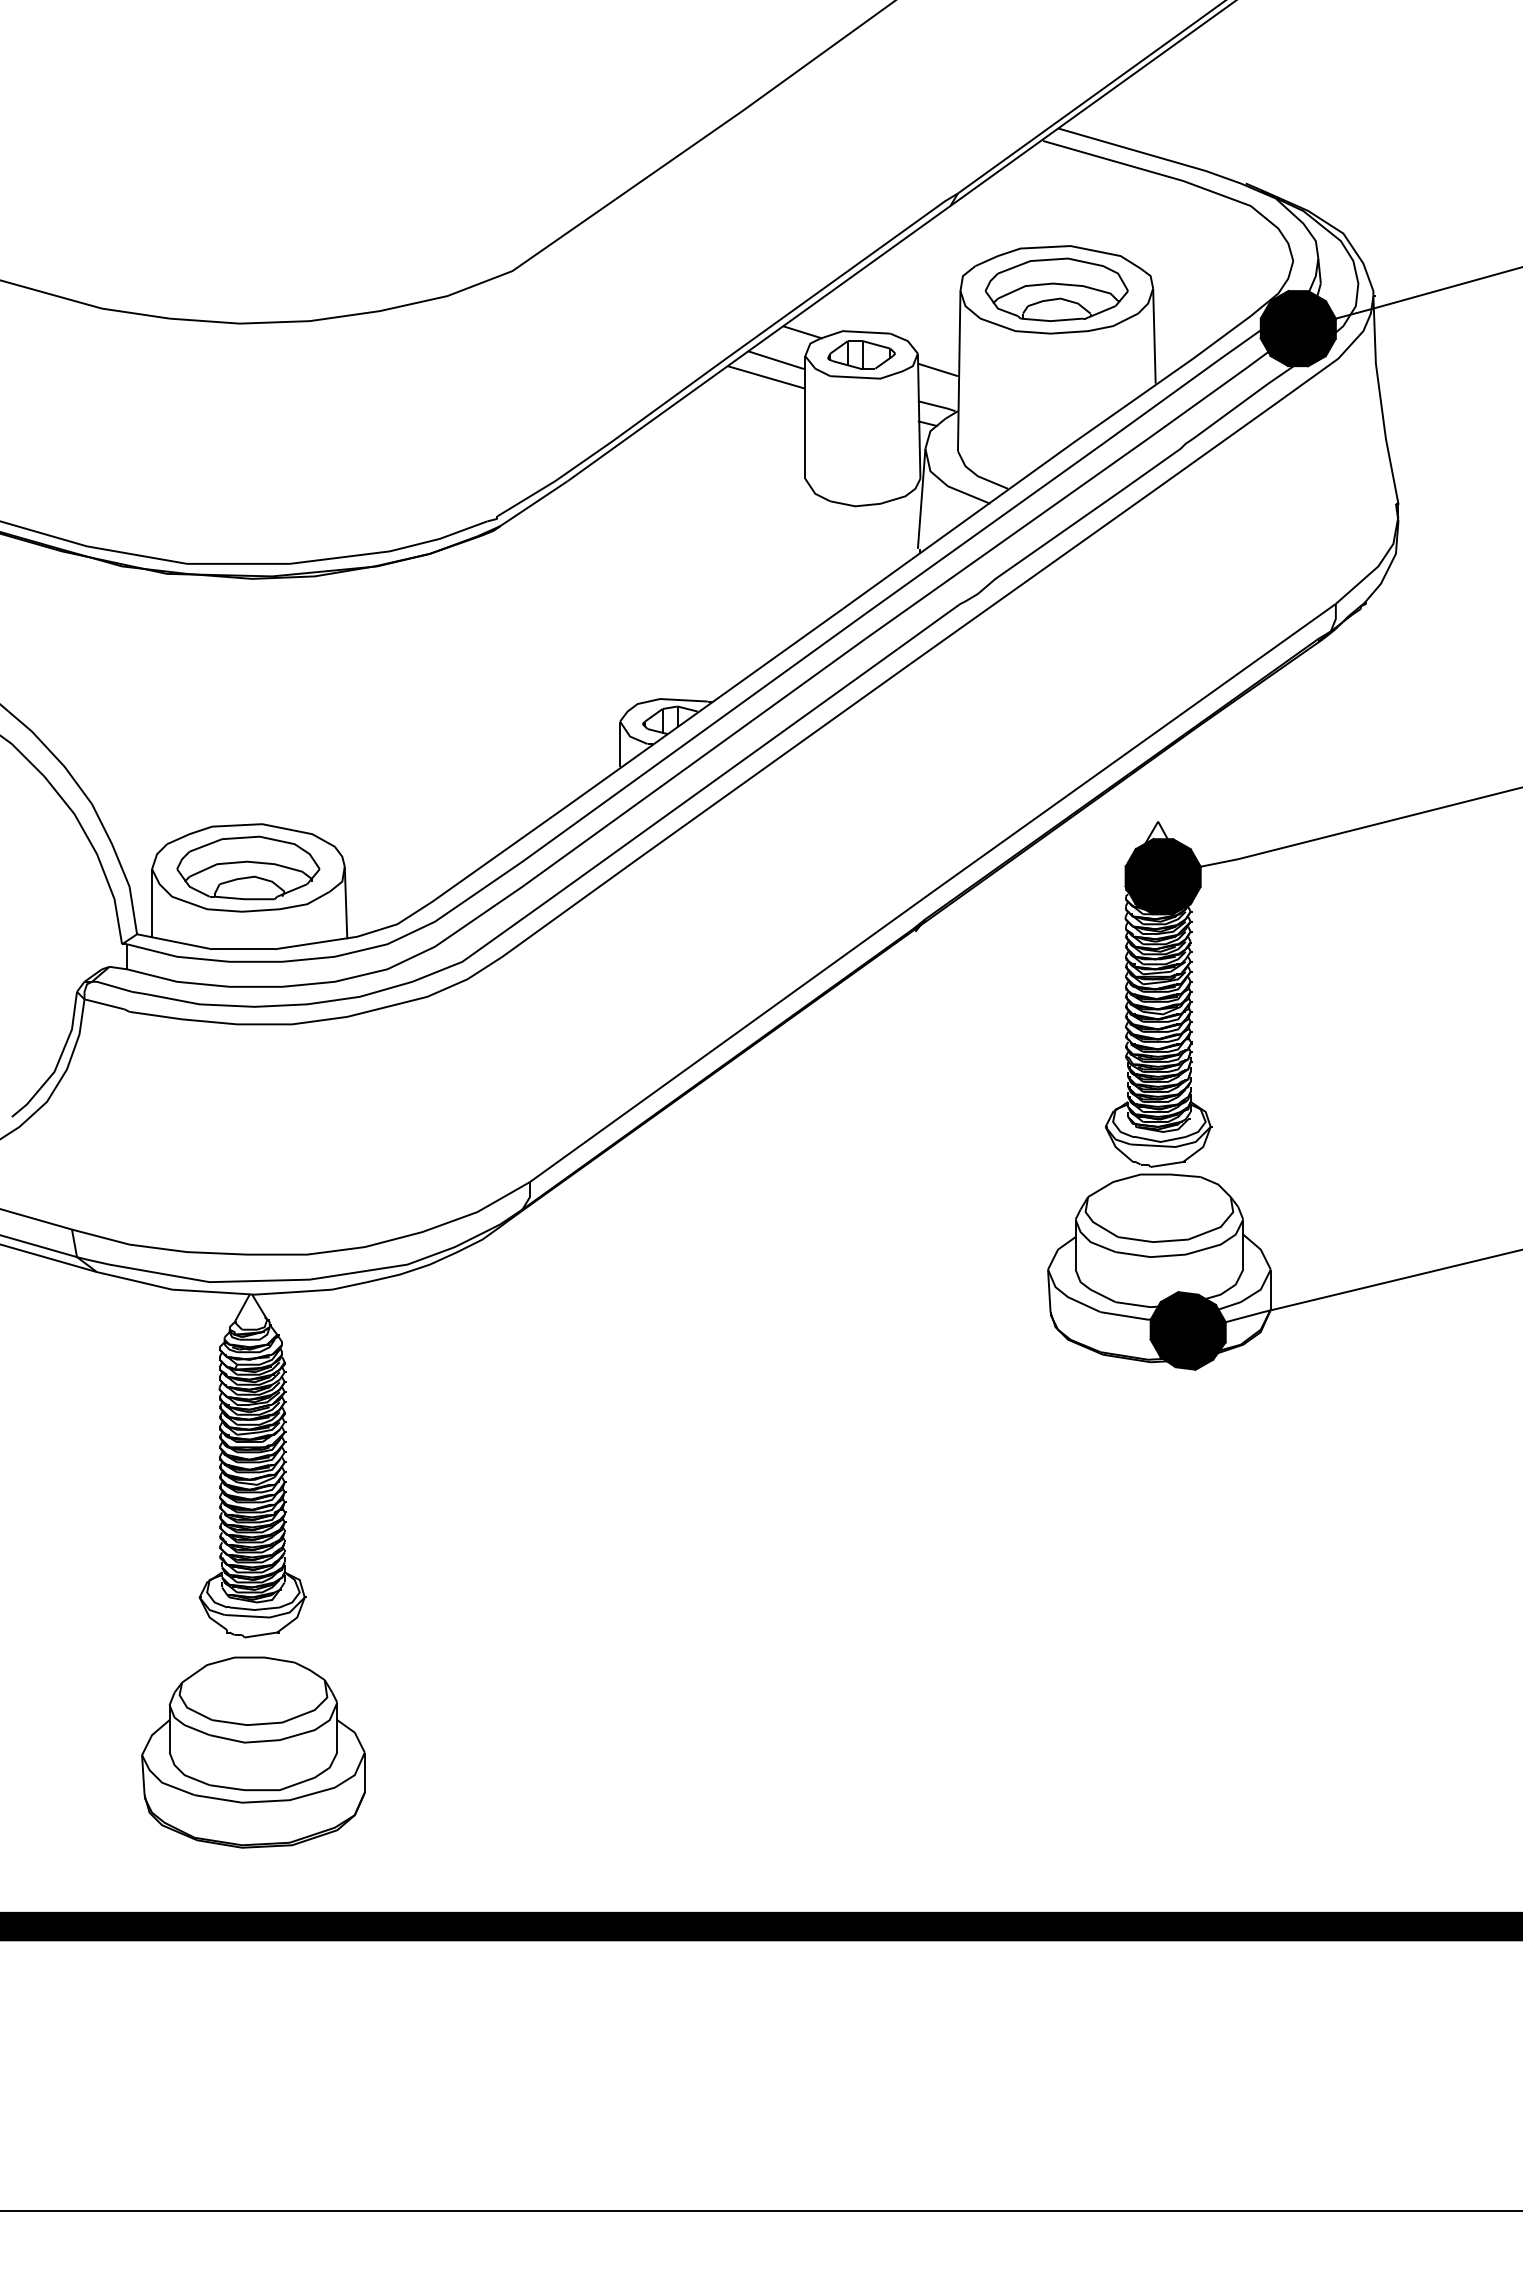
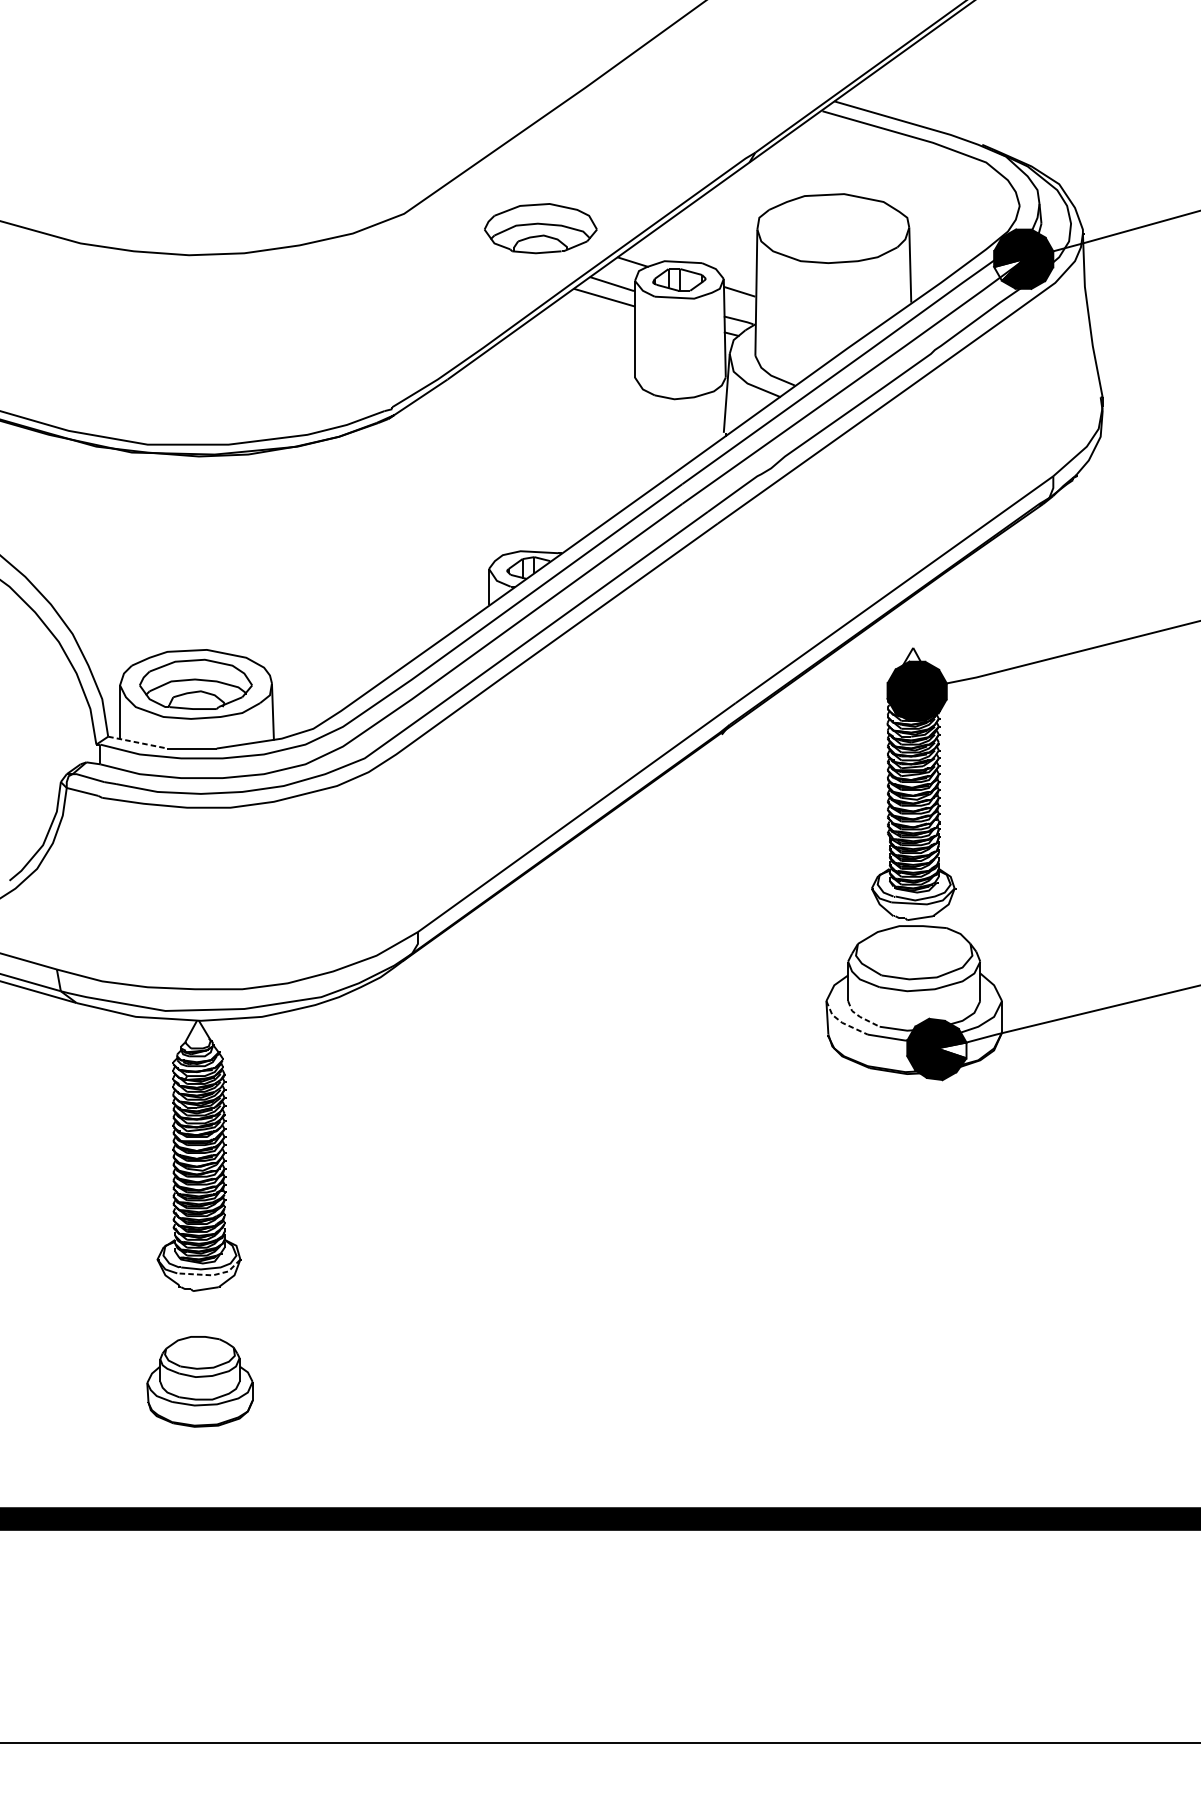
part: (1056, 289) -> (540, 228), moved
fill: (1279, 342) -> (1008, 270), removed
line: (175, 941) -> (138, 742), solid -> dashed
line: (1090, 1289) -> (859, 1016), solid -> dashed
line: (1068, 1297) -> (842, 1023), solid -> dashed
fill: (1206, 1332) -> (951, 1050), removed
line: (268, 1617) -> (211, 1275), solid -> dashed
part: (253, 1752) -> (199, 1381), size x0.6

